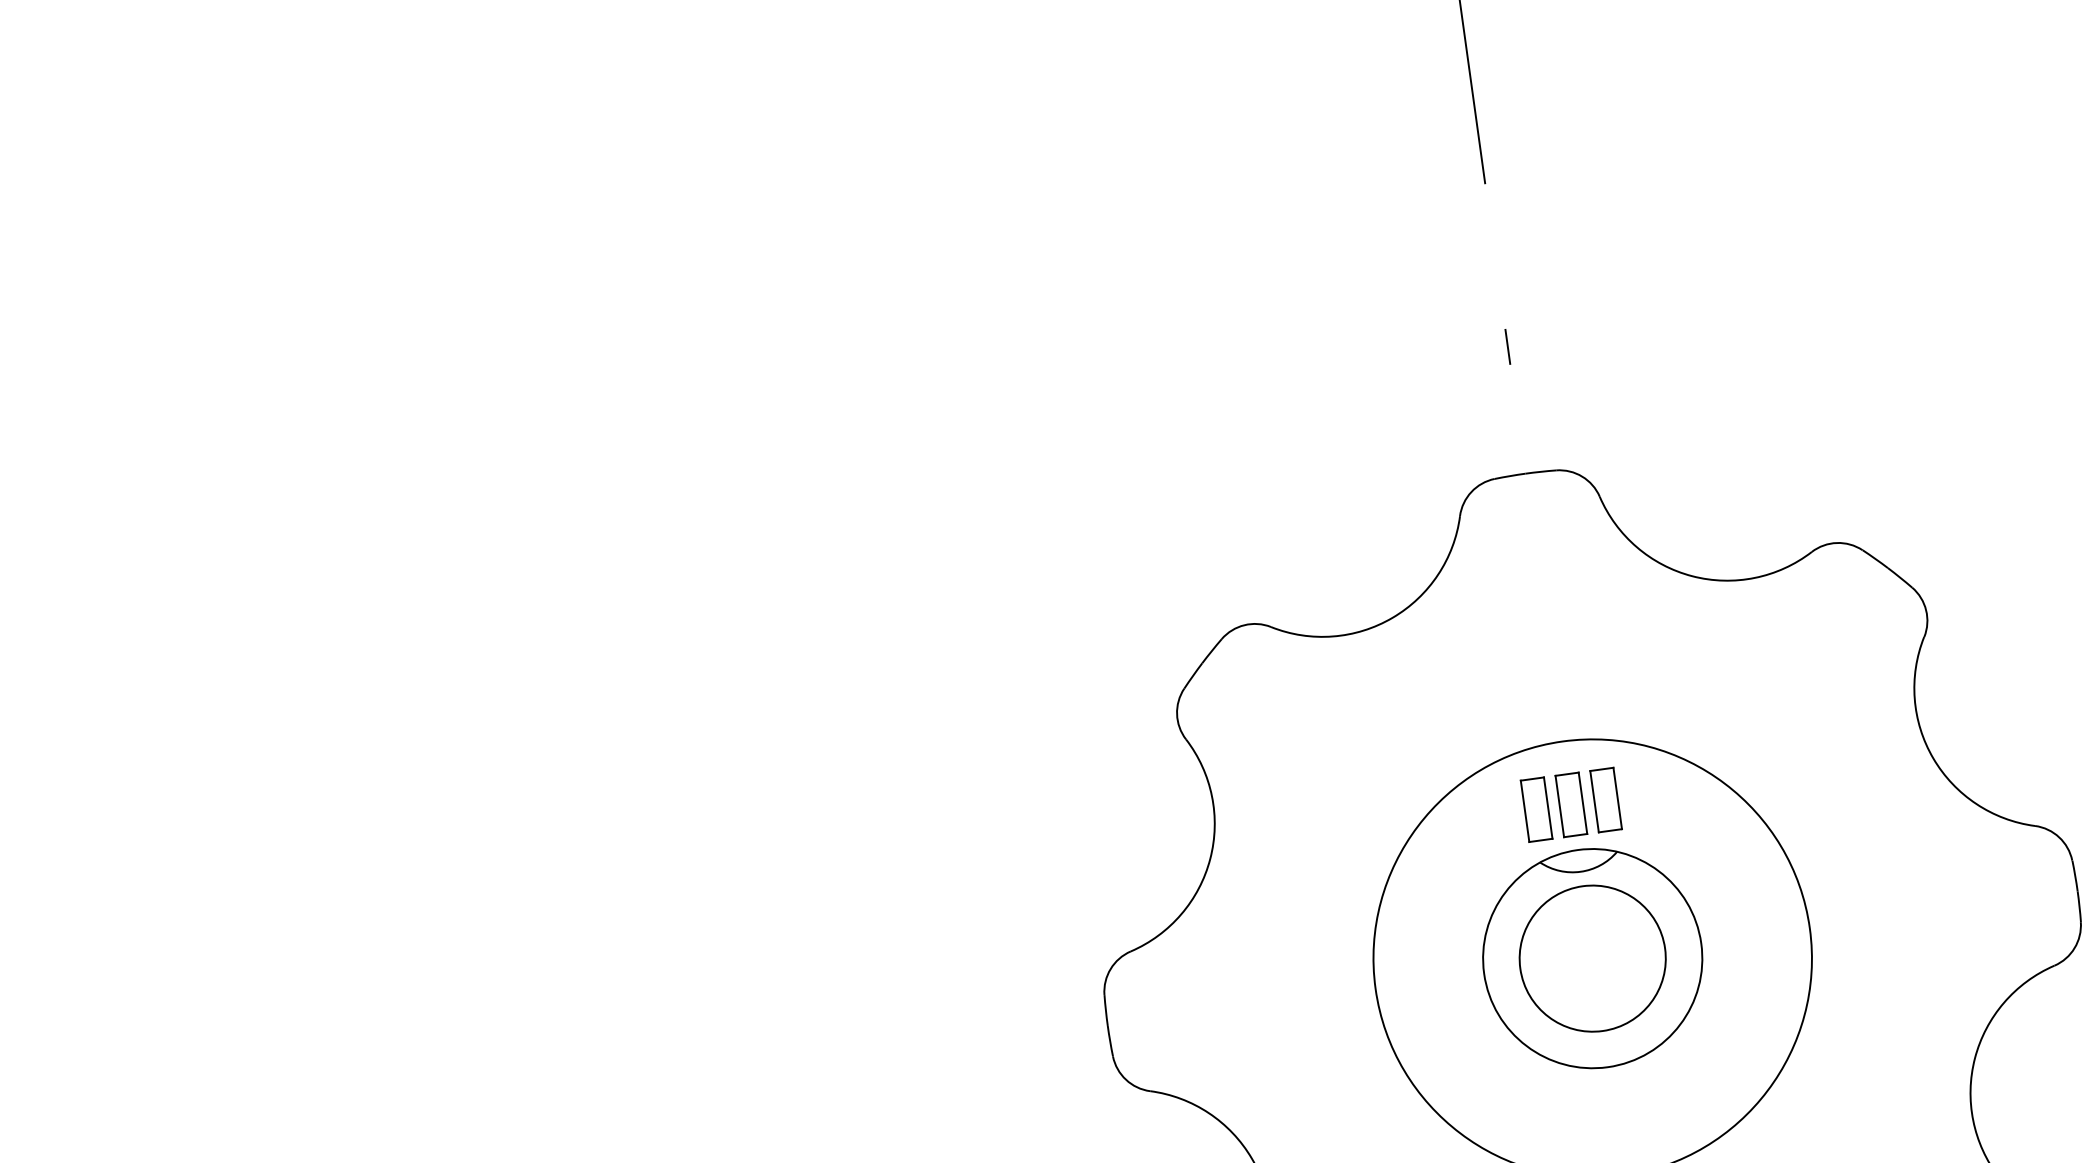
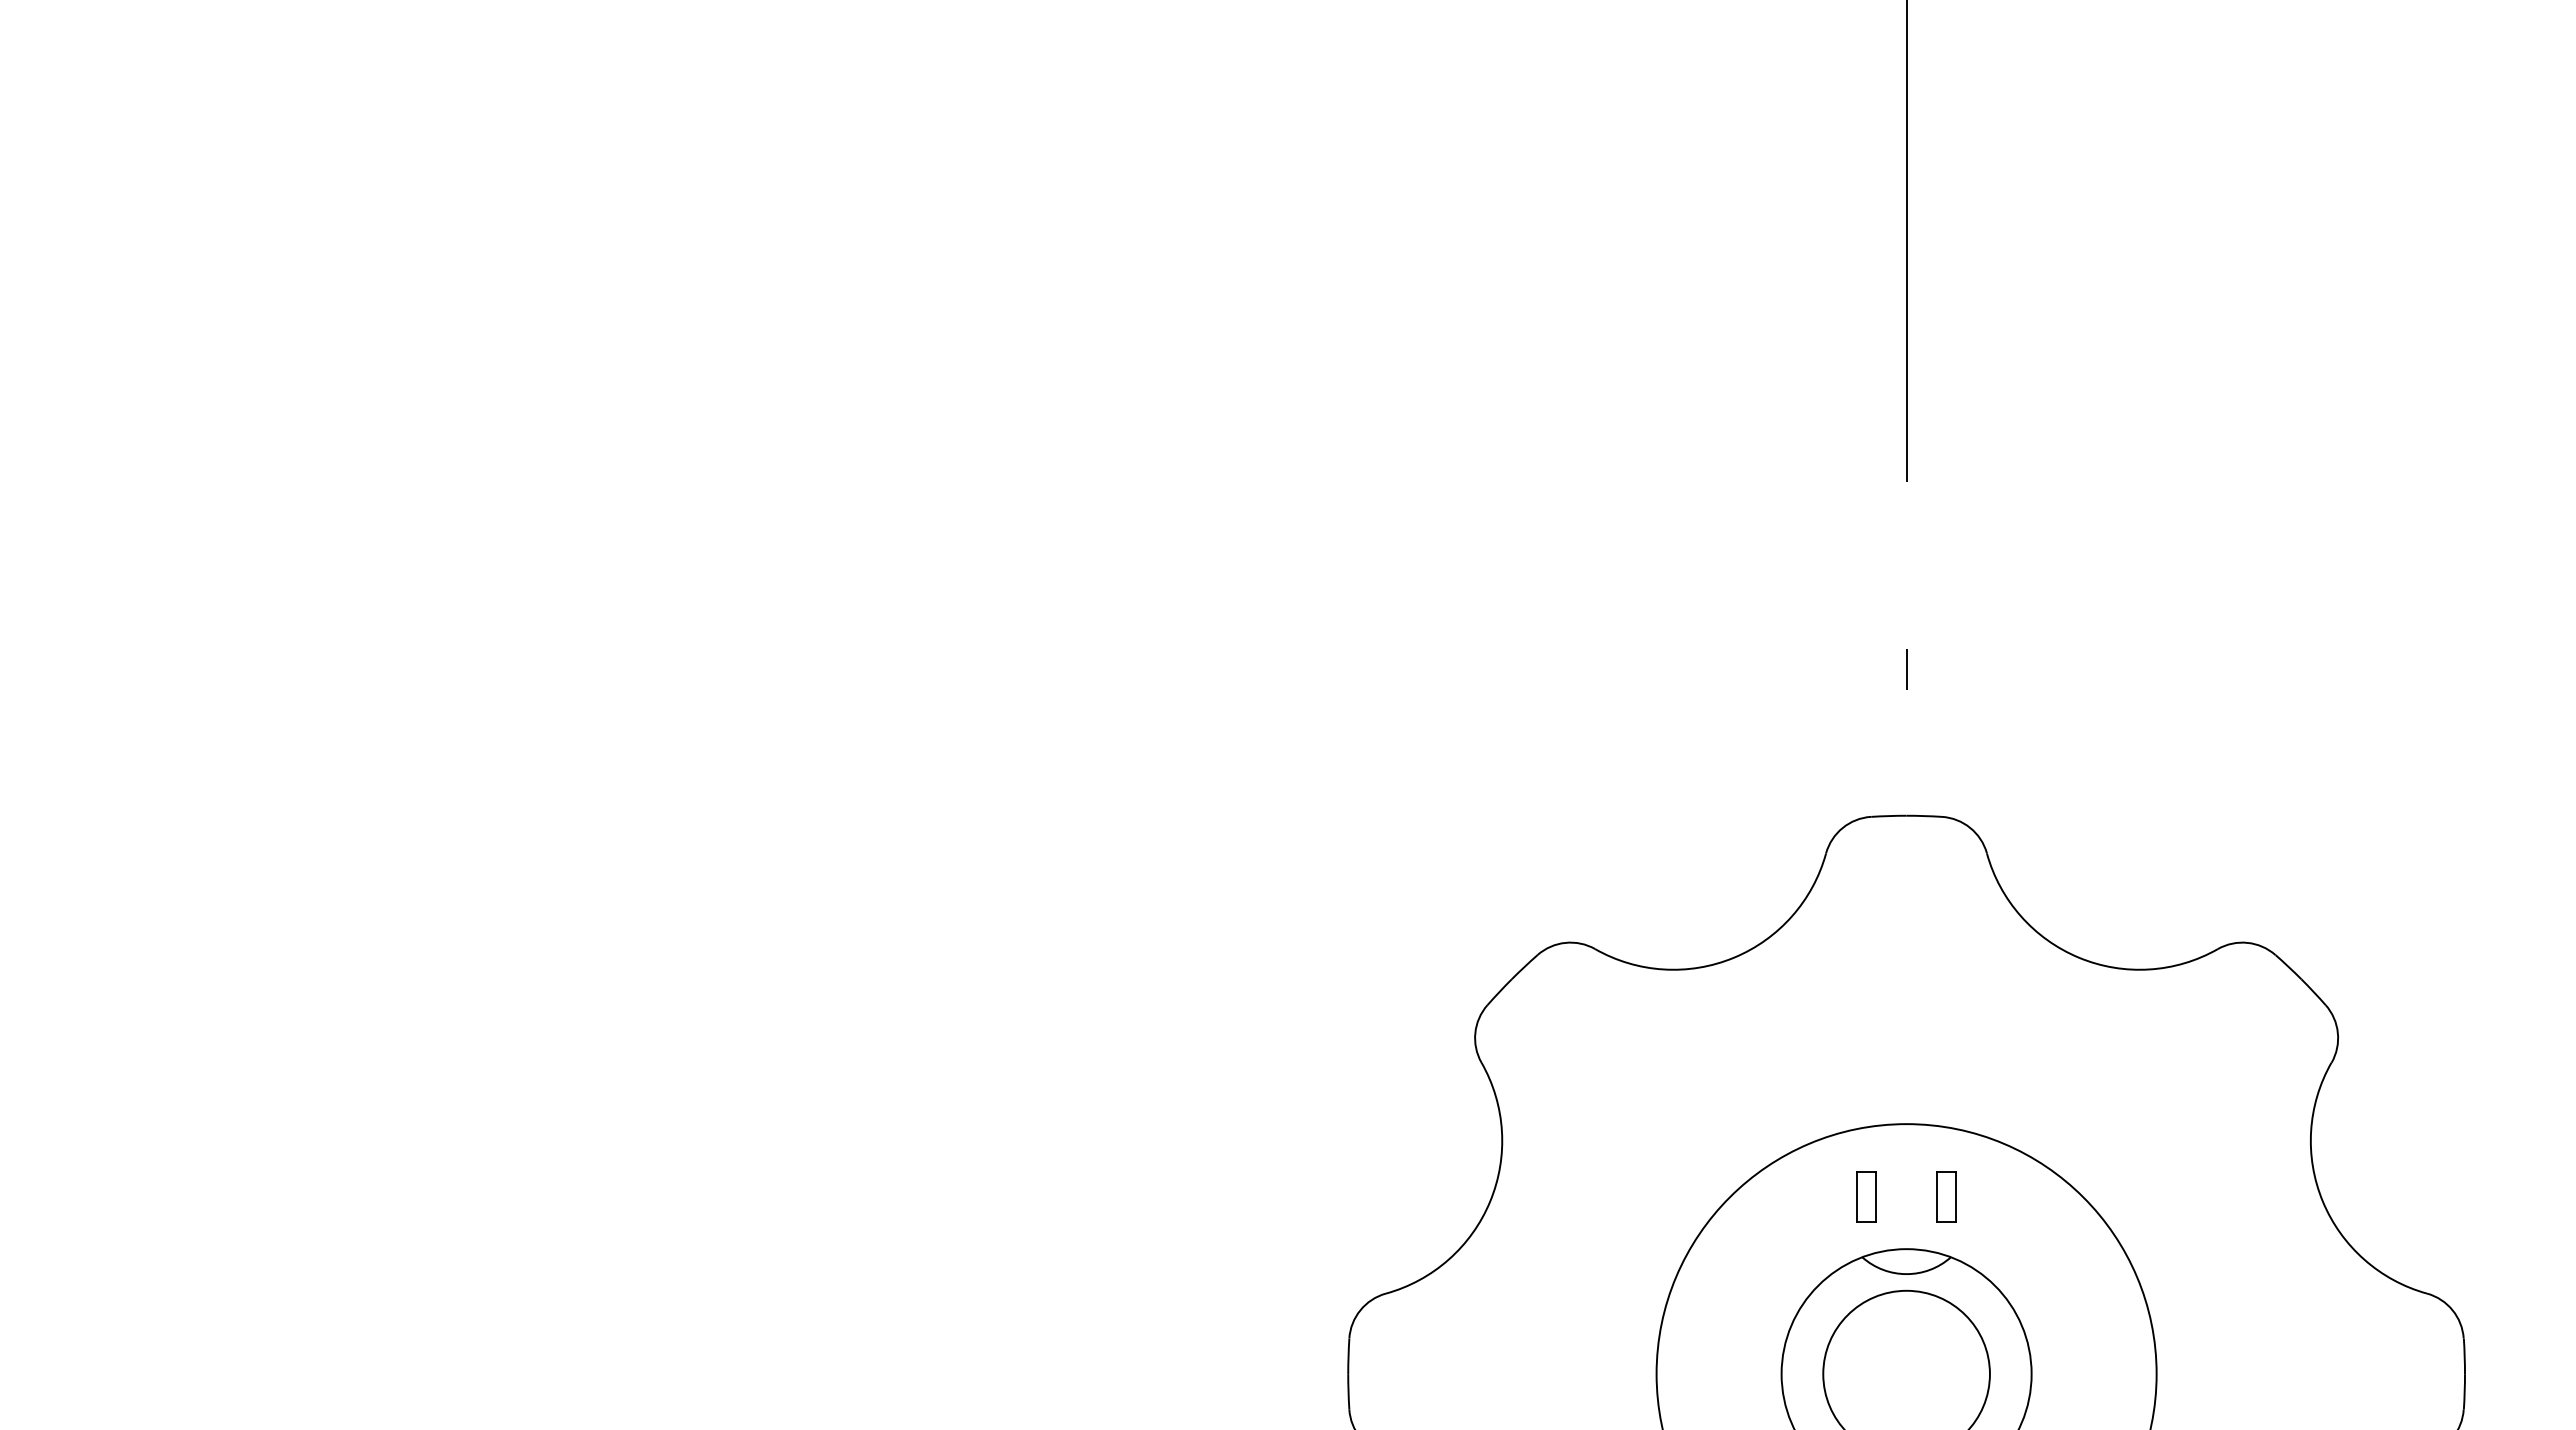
part: (1605, 799) -> (1946, 1196), size x0.7
part: (1571, 804) -> (1906, 1196), removed
part: (1536, 809) -> (1866, 1196), size x0.7

